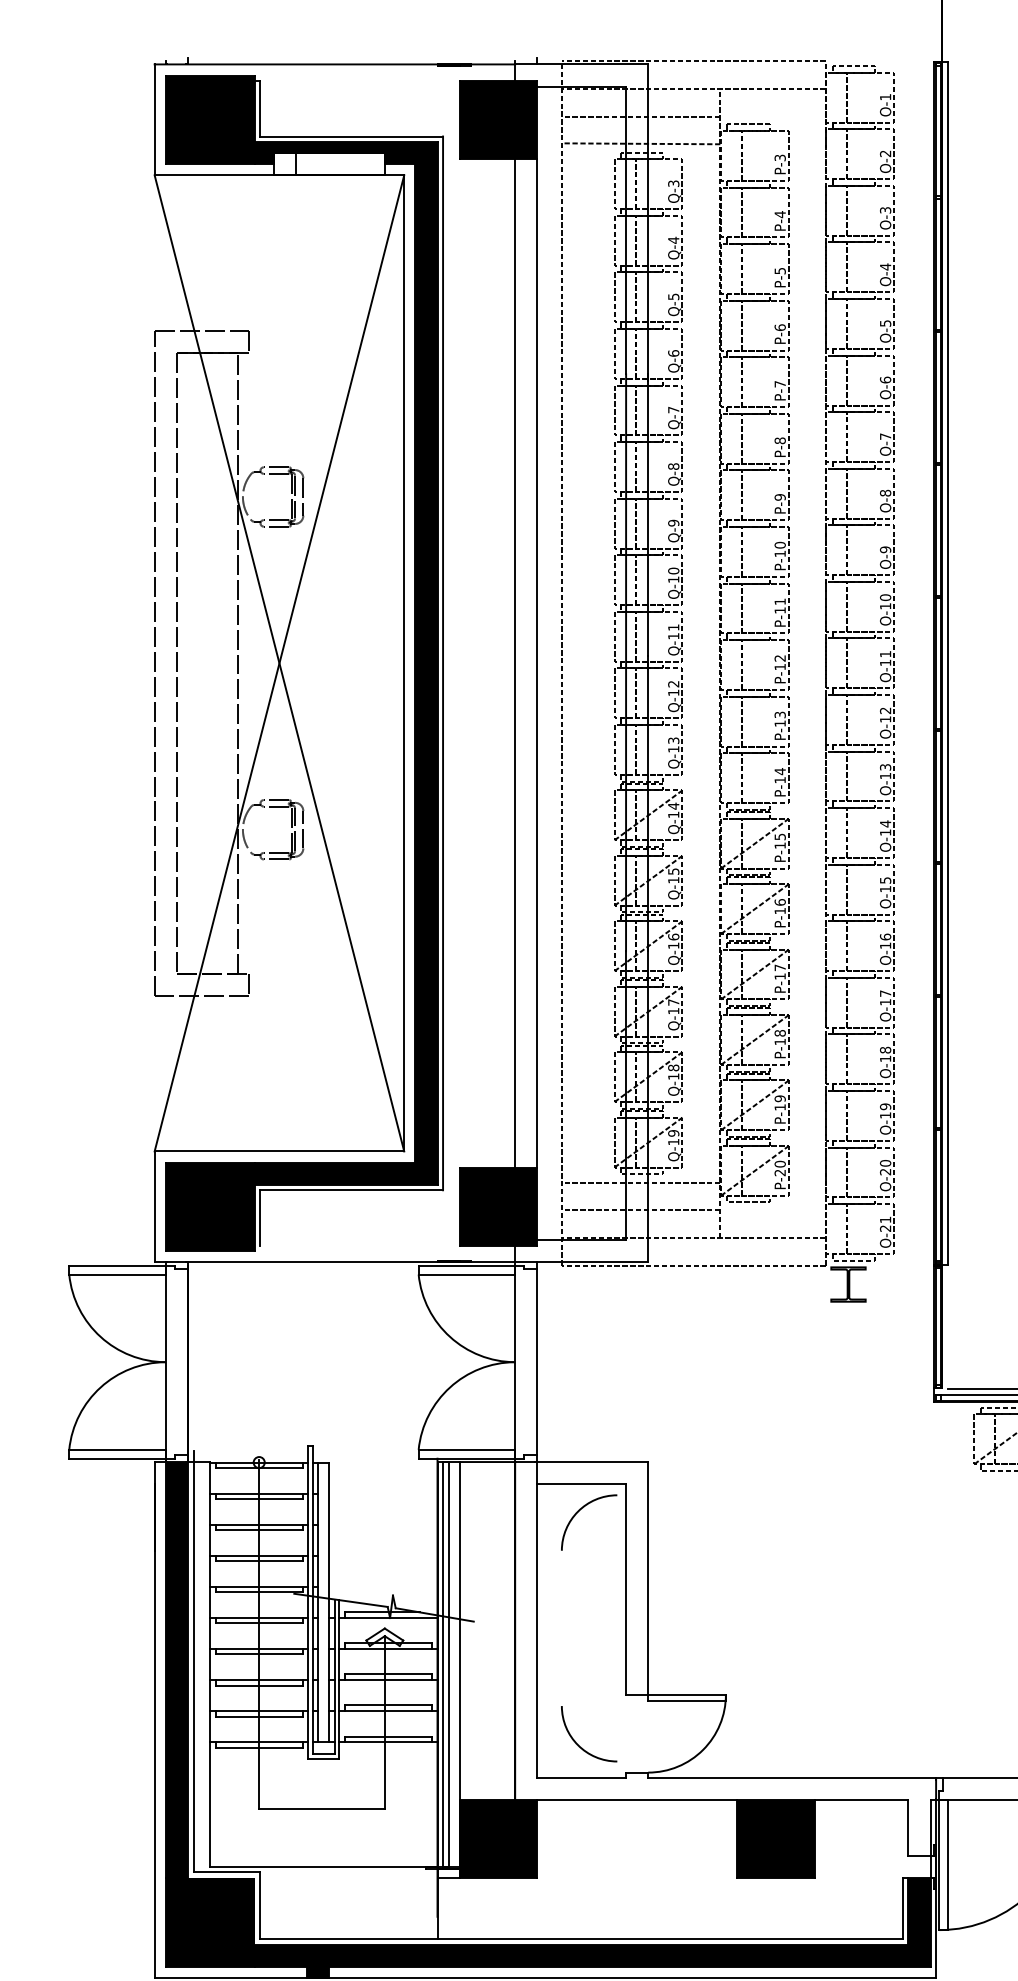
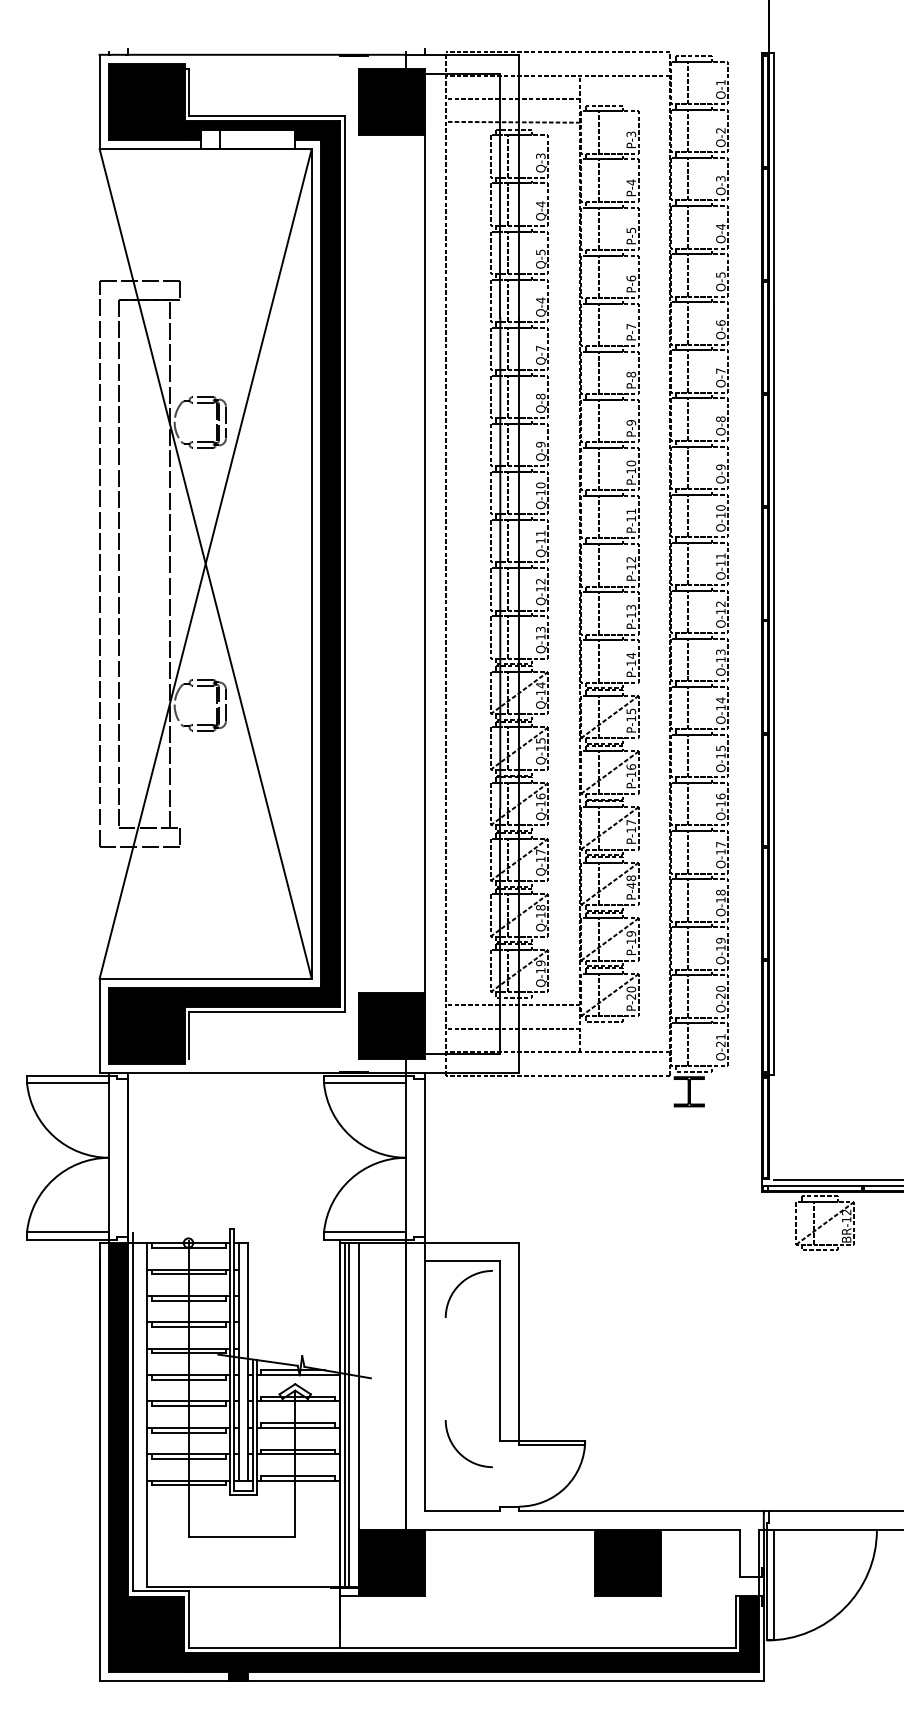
text: (673, 353) -> (540, 300), Q-6 -> Q-4
line: (515, 662) -> (406, 563), removed
text: (779, 1041) -> (630, 885), P-18 -> P-48
arc: (578, 1743) -> (459, 1451), moved

